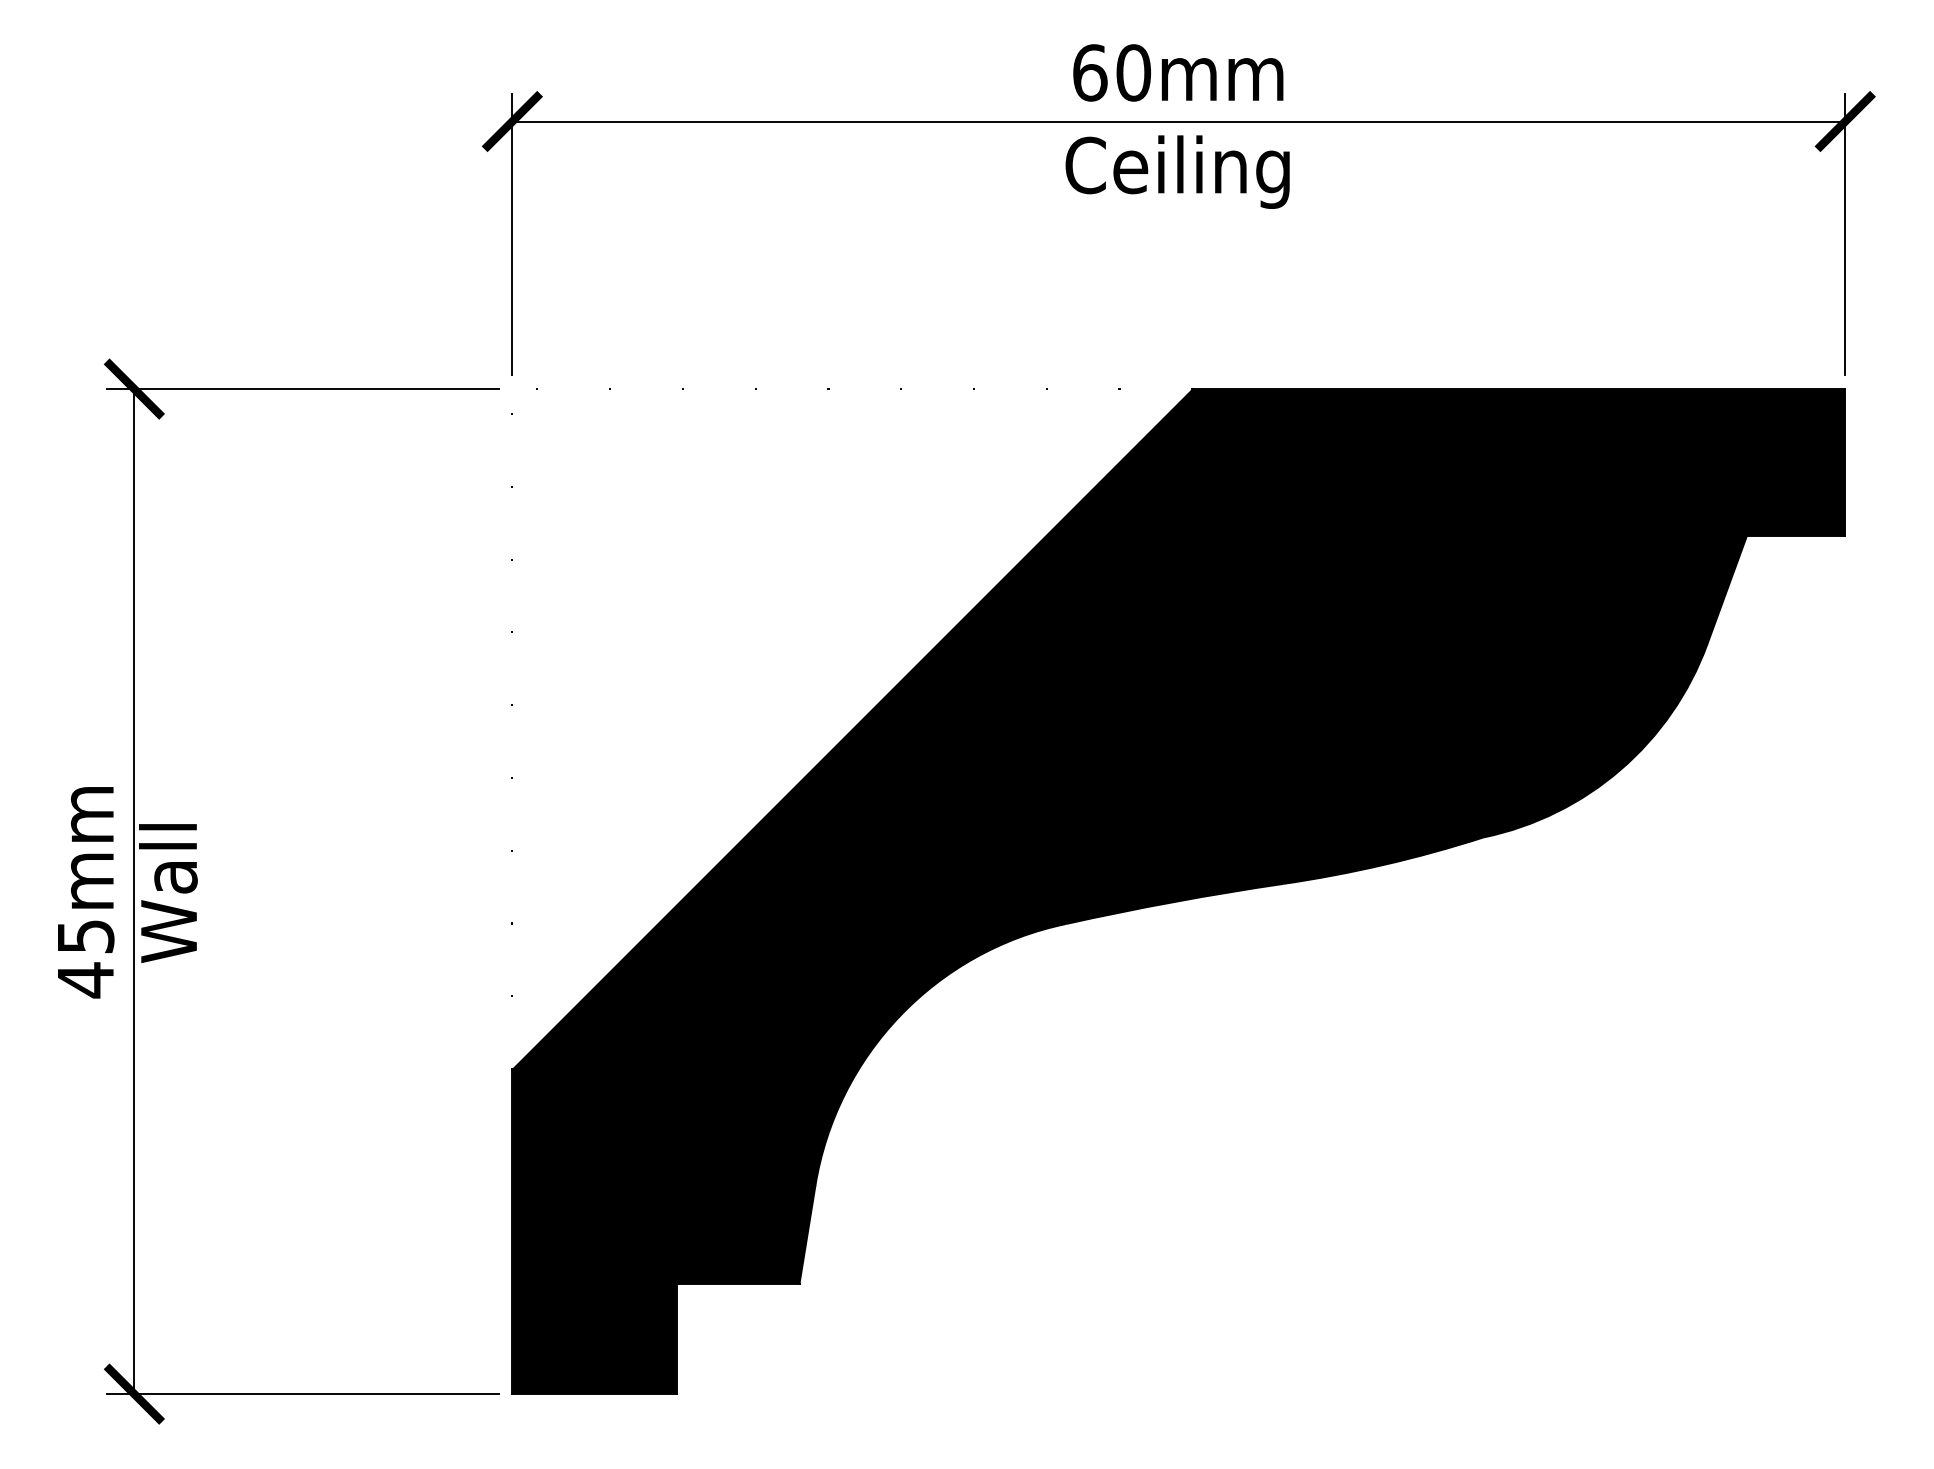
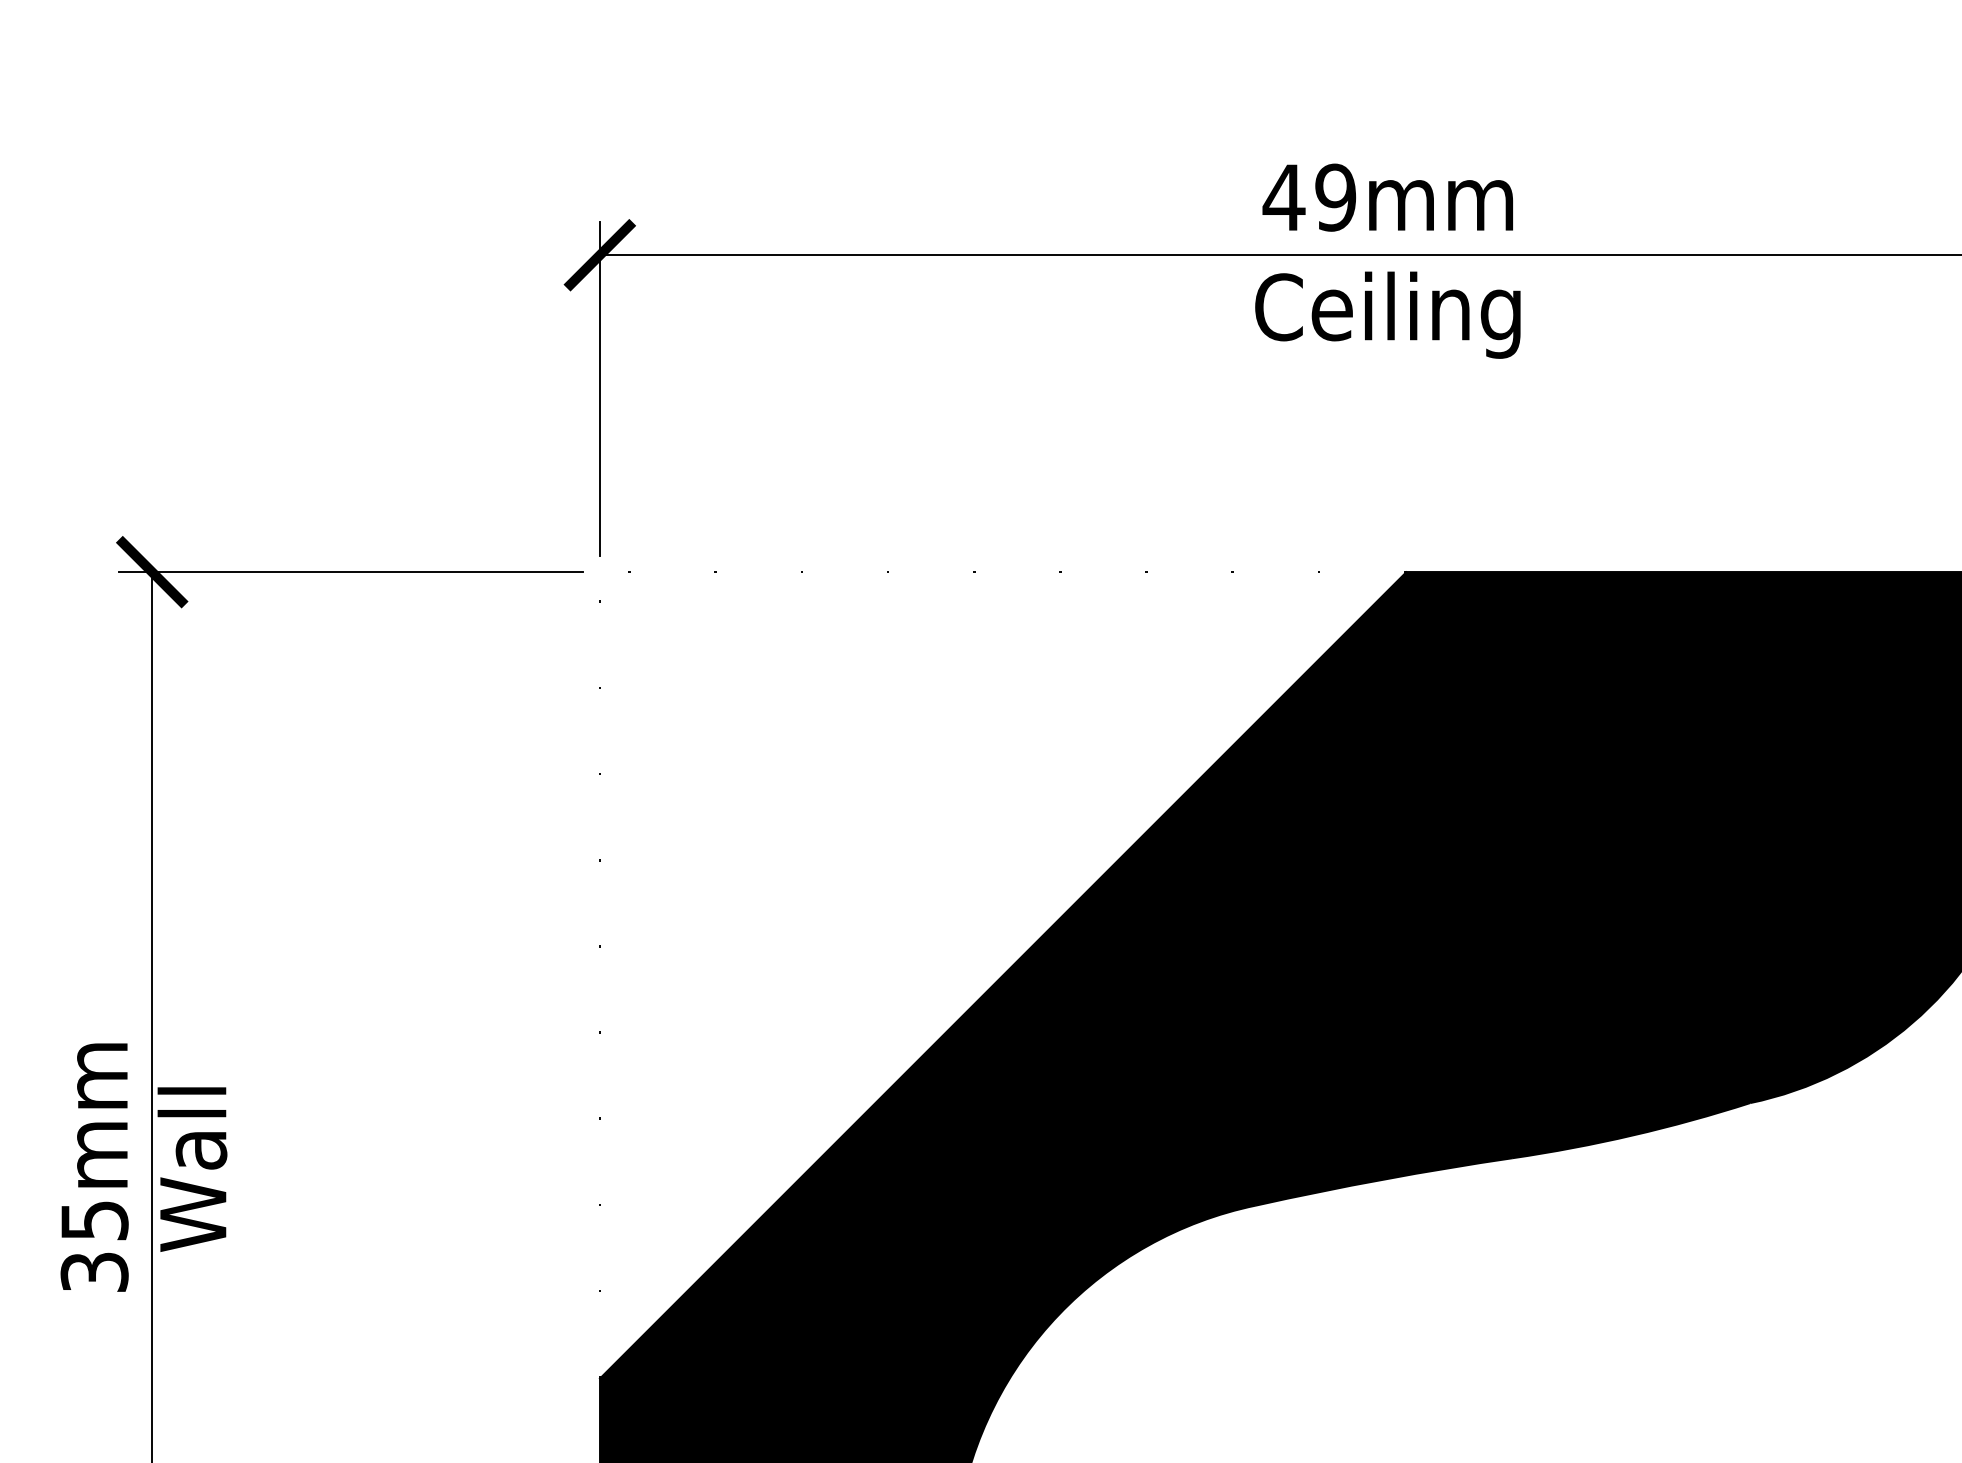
text: (1111, 72) -> (1309, 197), 60mm -> 49mm
text: (85, 980) -> (94, 1272), 45mm -> 35mm

